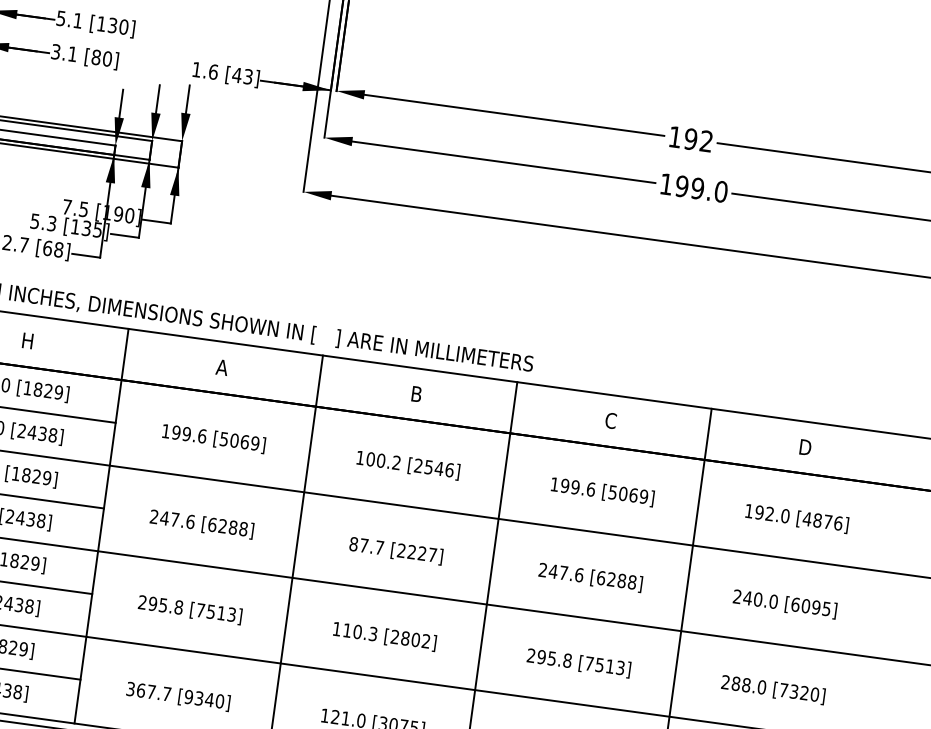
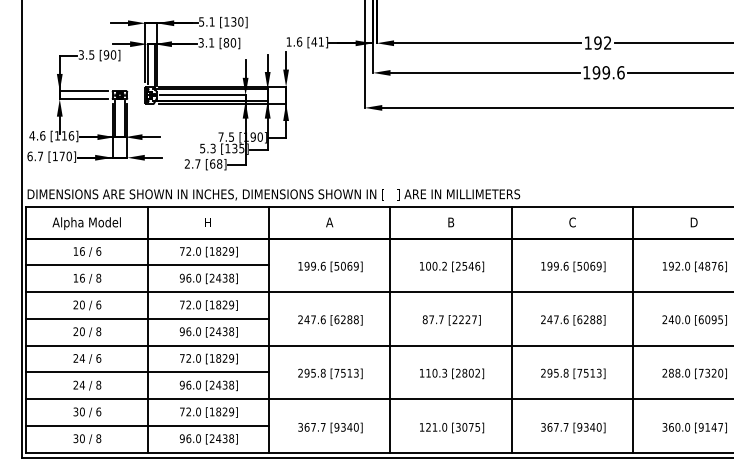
text: (247, 75) -> (320, 41), [43] -> [41]
text: (720, 191) -> (620, 72), 199.0 -> 199.6

